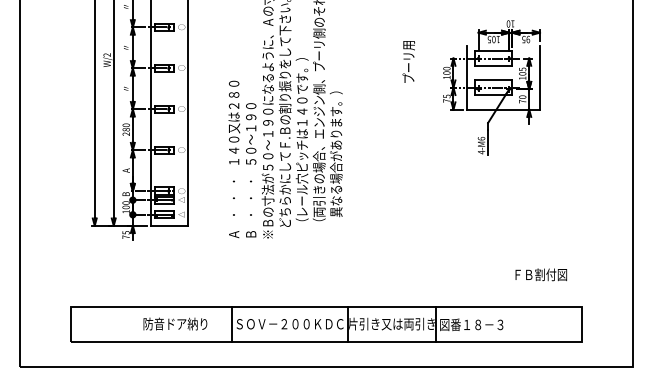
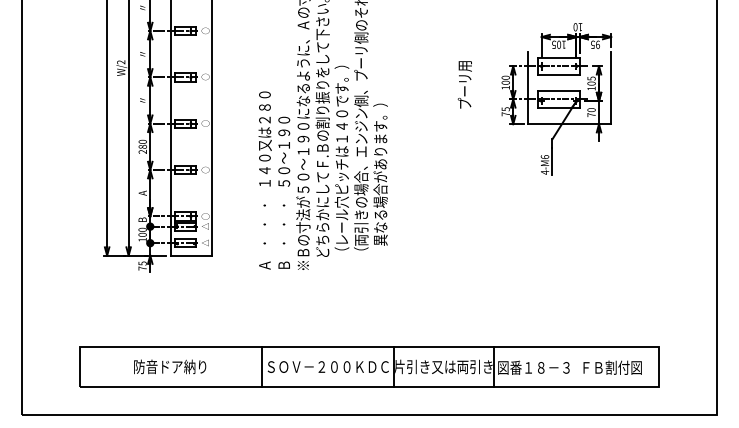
text: (408, 61) -> (464, 84), moved
text: (540, 274) -> (611, 367), moved
text: (175, 323) -> (170, 366), moved

